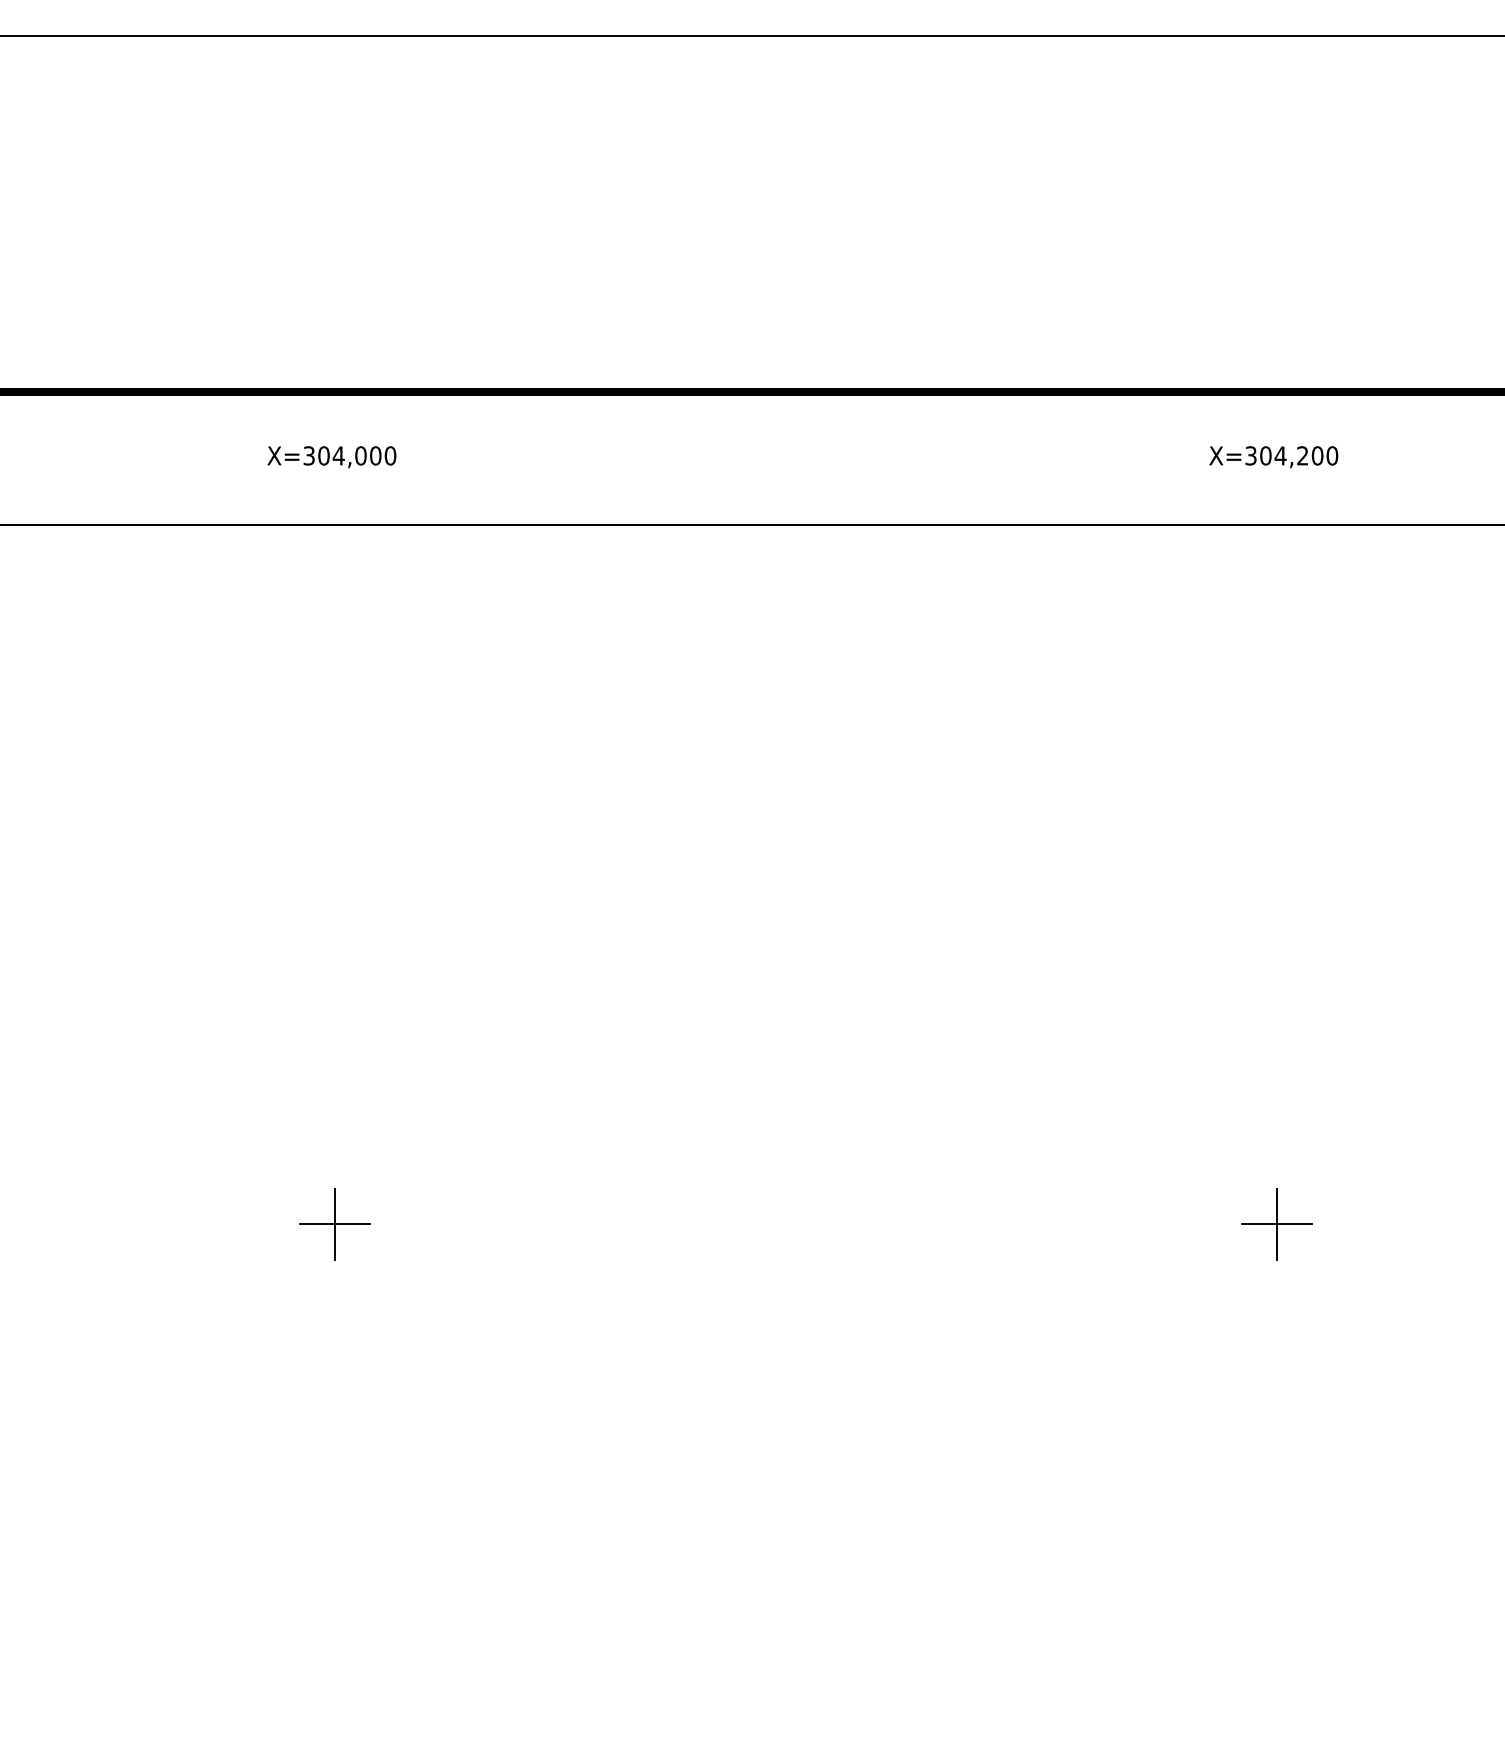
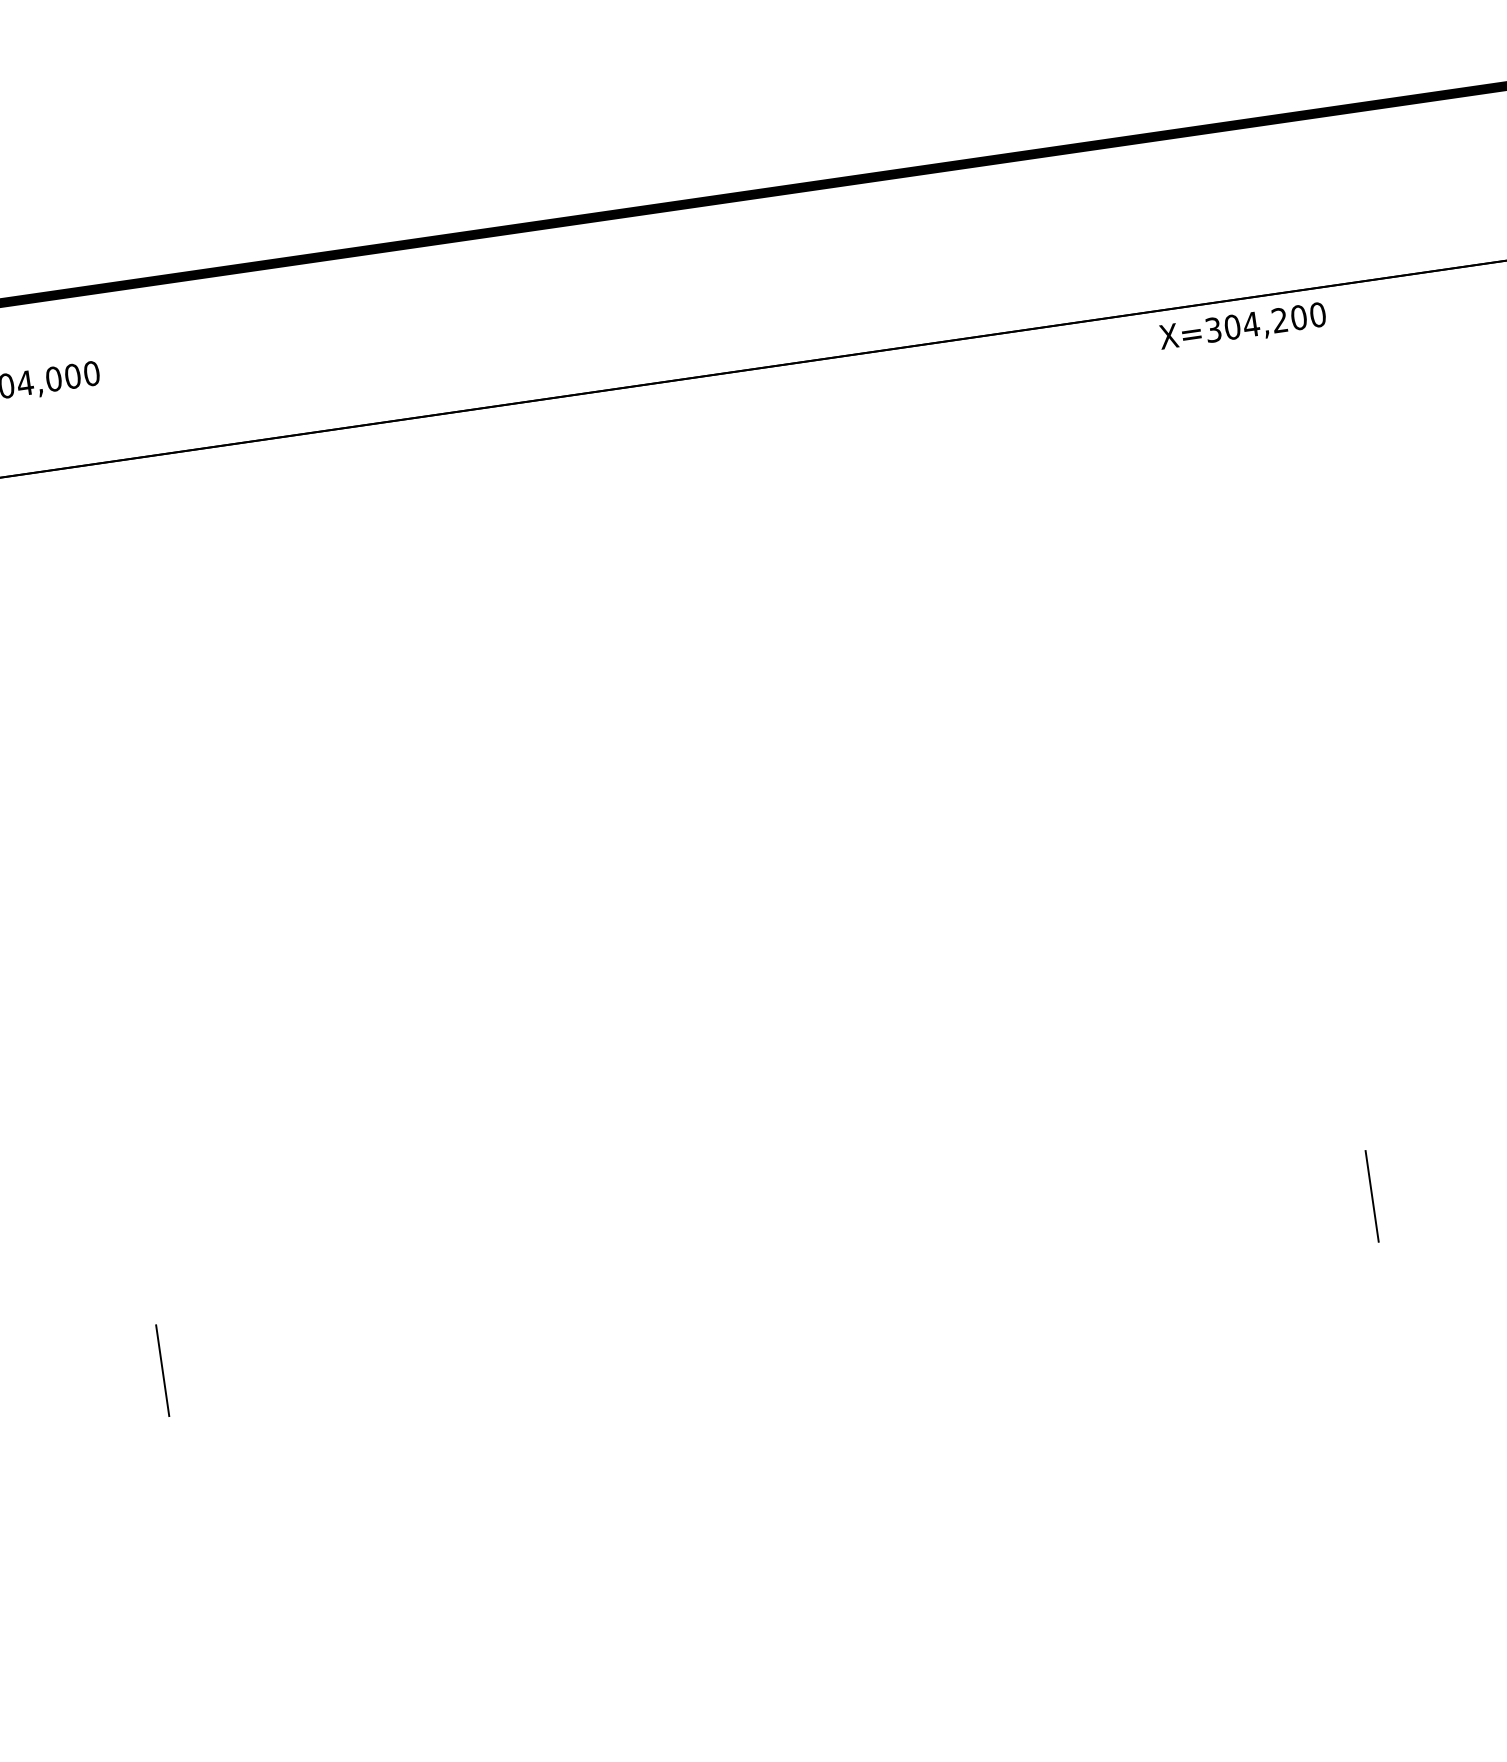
text: (1273, 457) -> (1242, 327), moved
line: (334, 1224) -> (162, 1370), removed
line: (1276, 1224) -> (1371, 1196), removed

